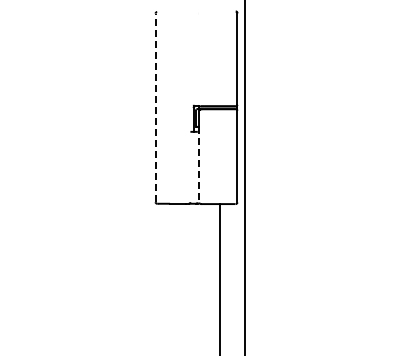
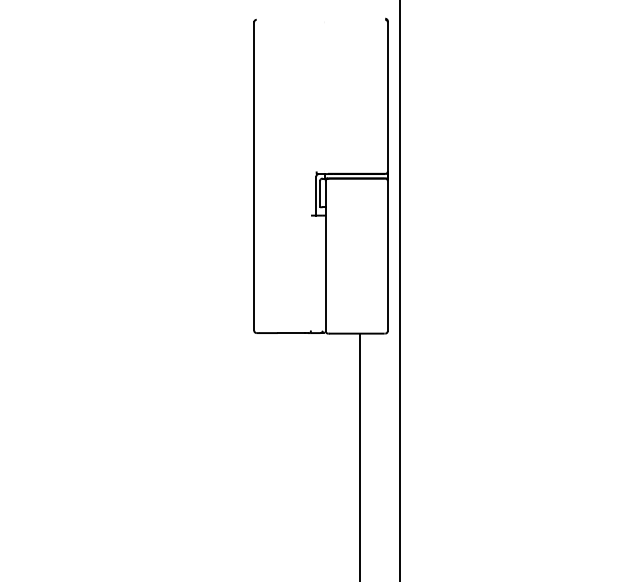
line: (155, 107) -> (254, 175), dashed -> solid
line: (199, 164) -> (325, 268), dashed -> solid

